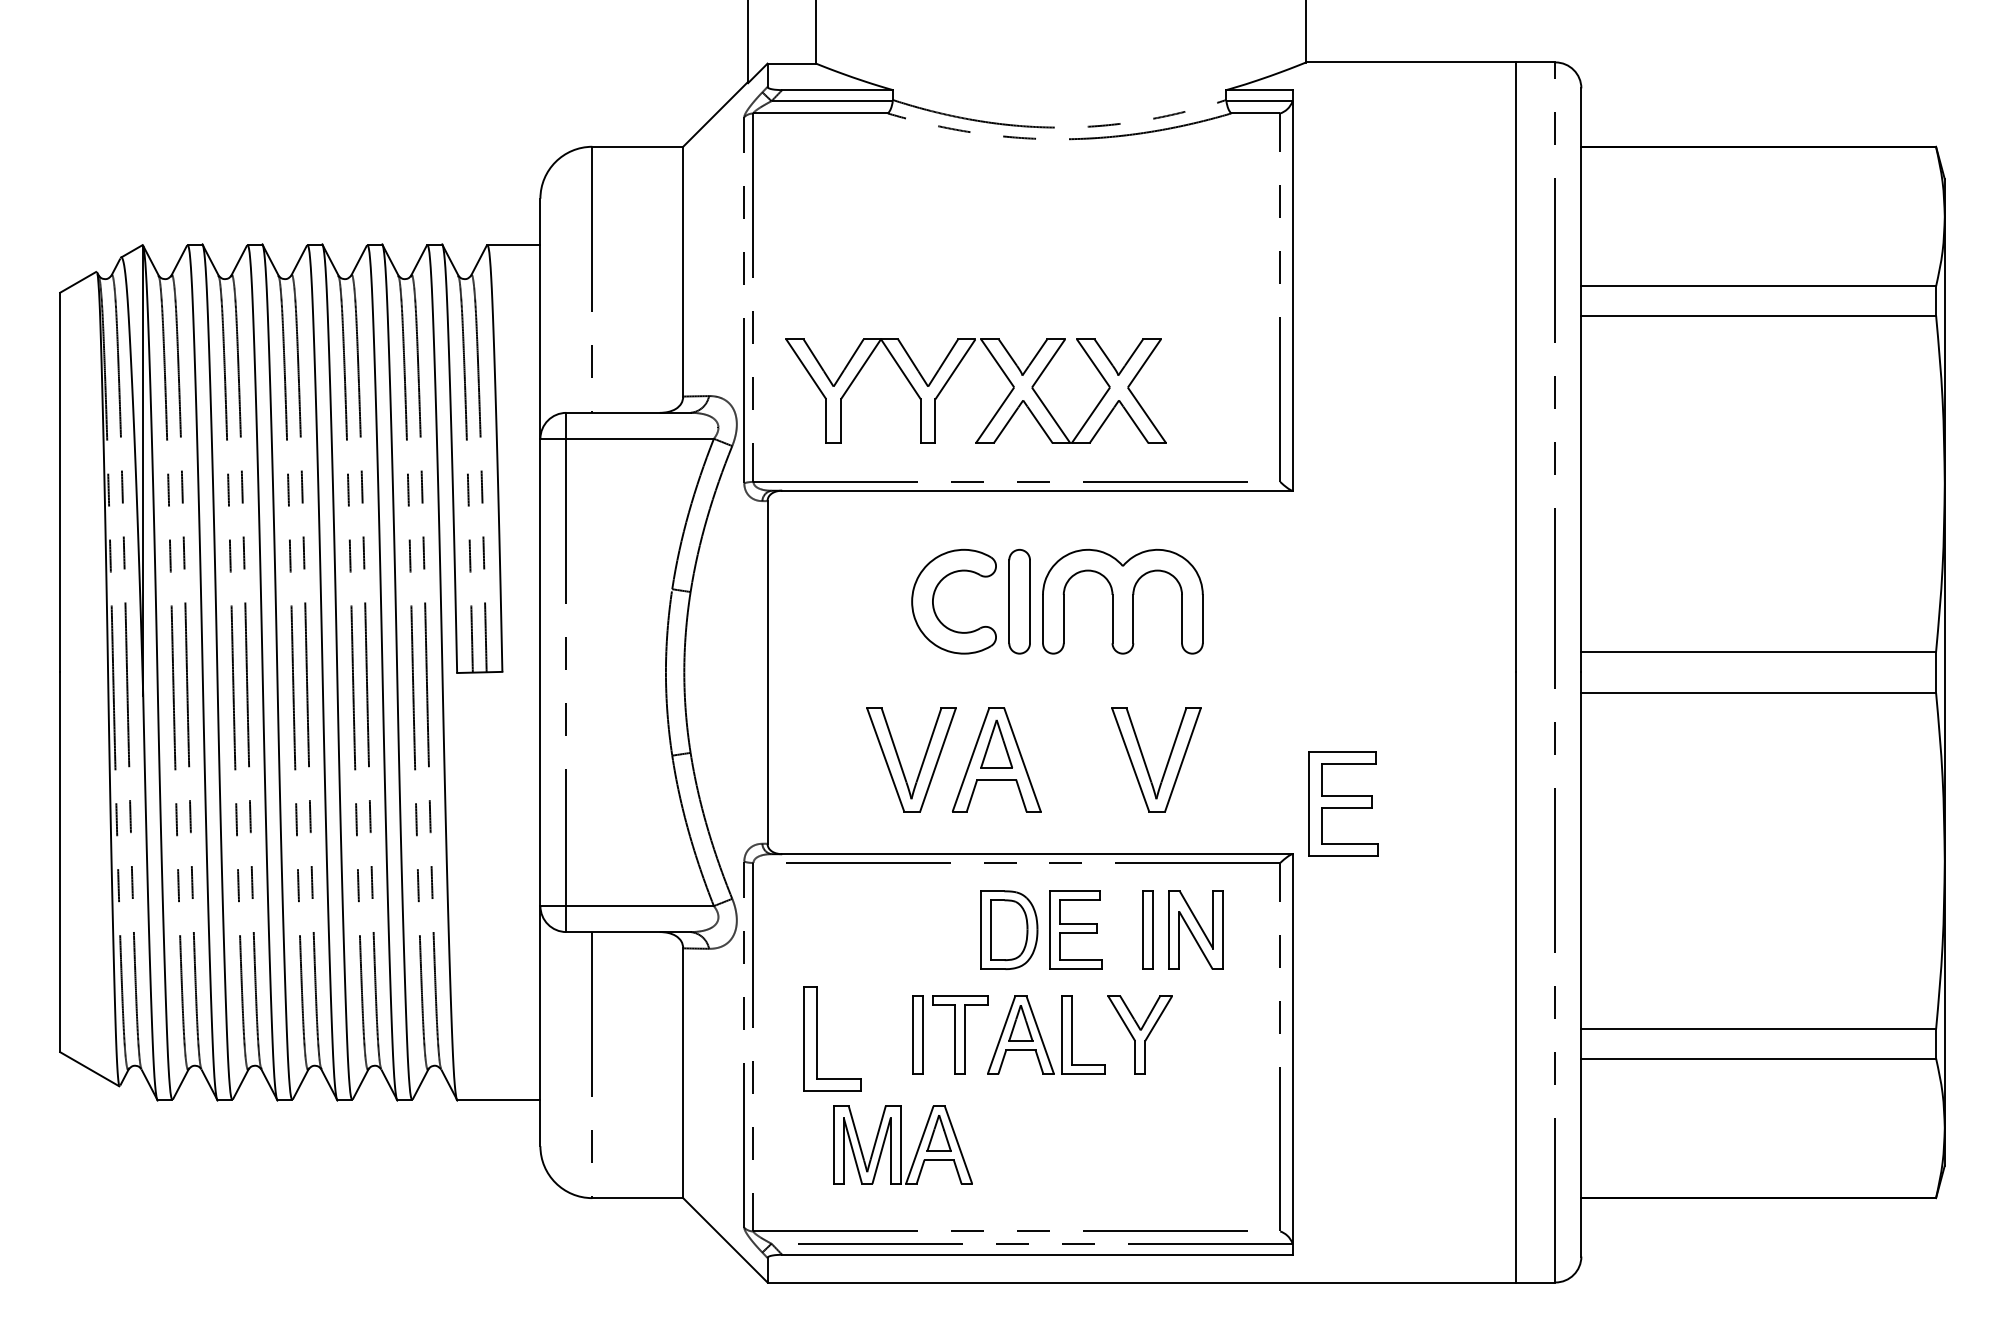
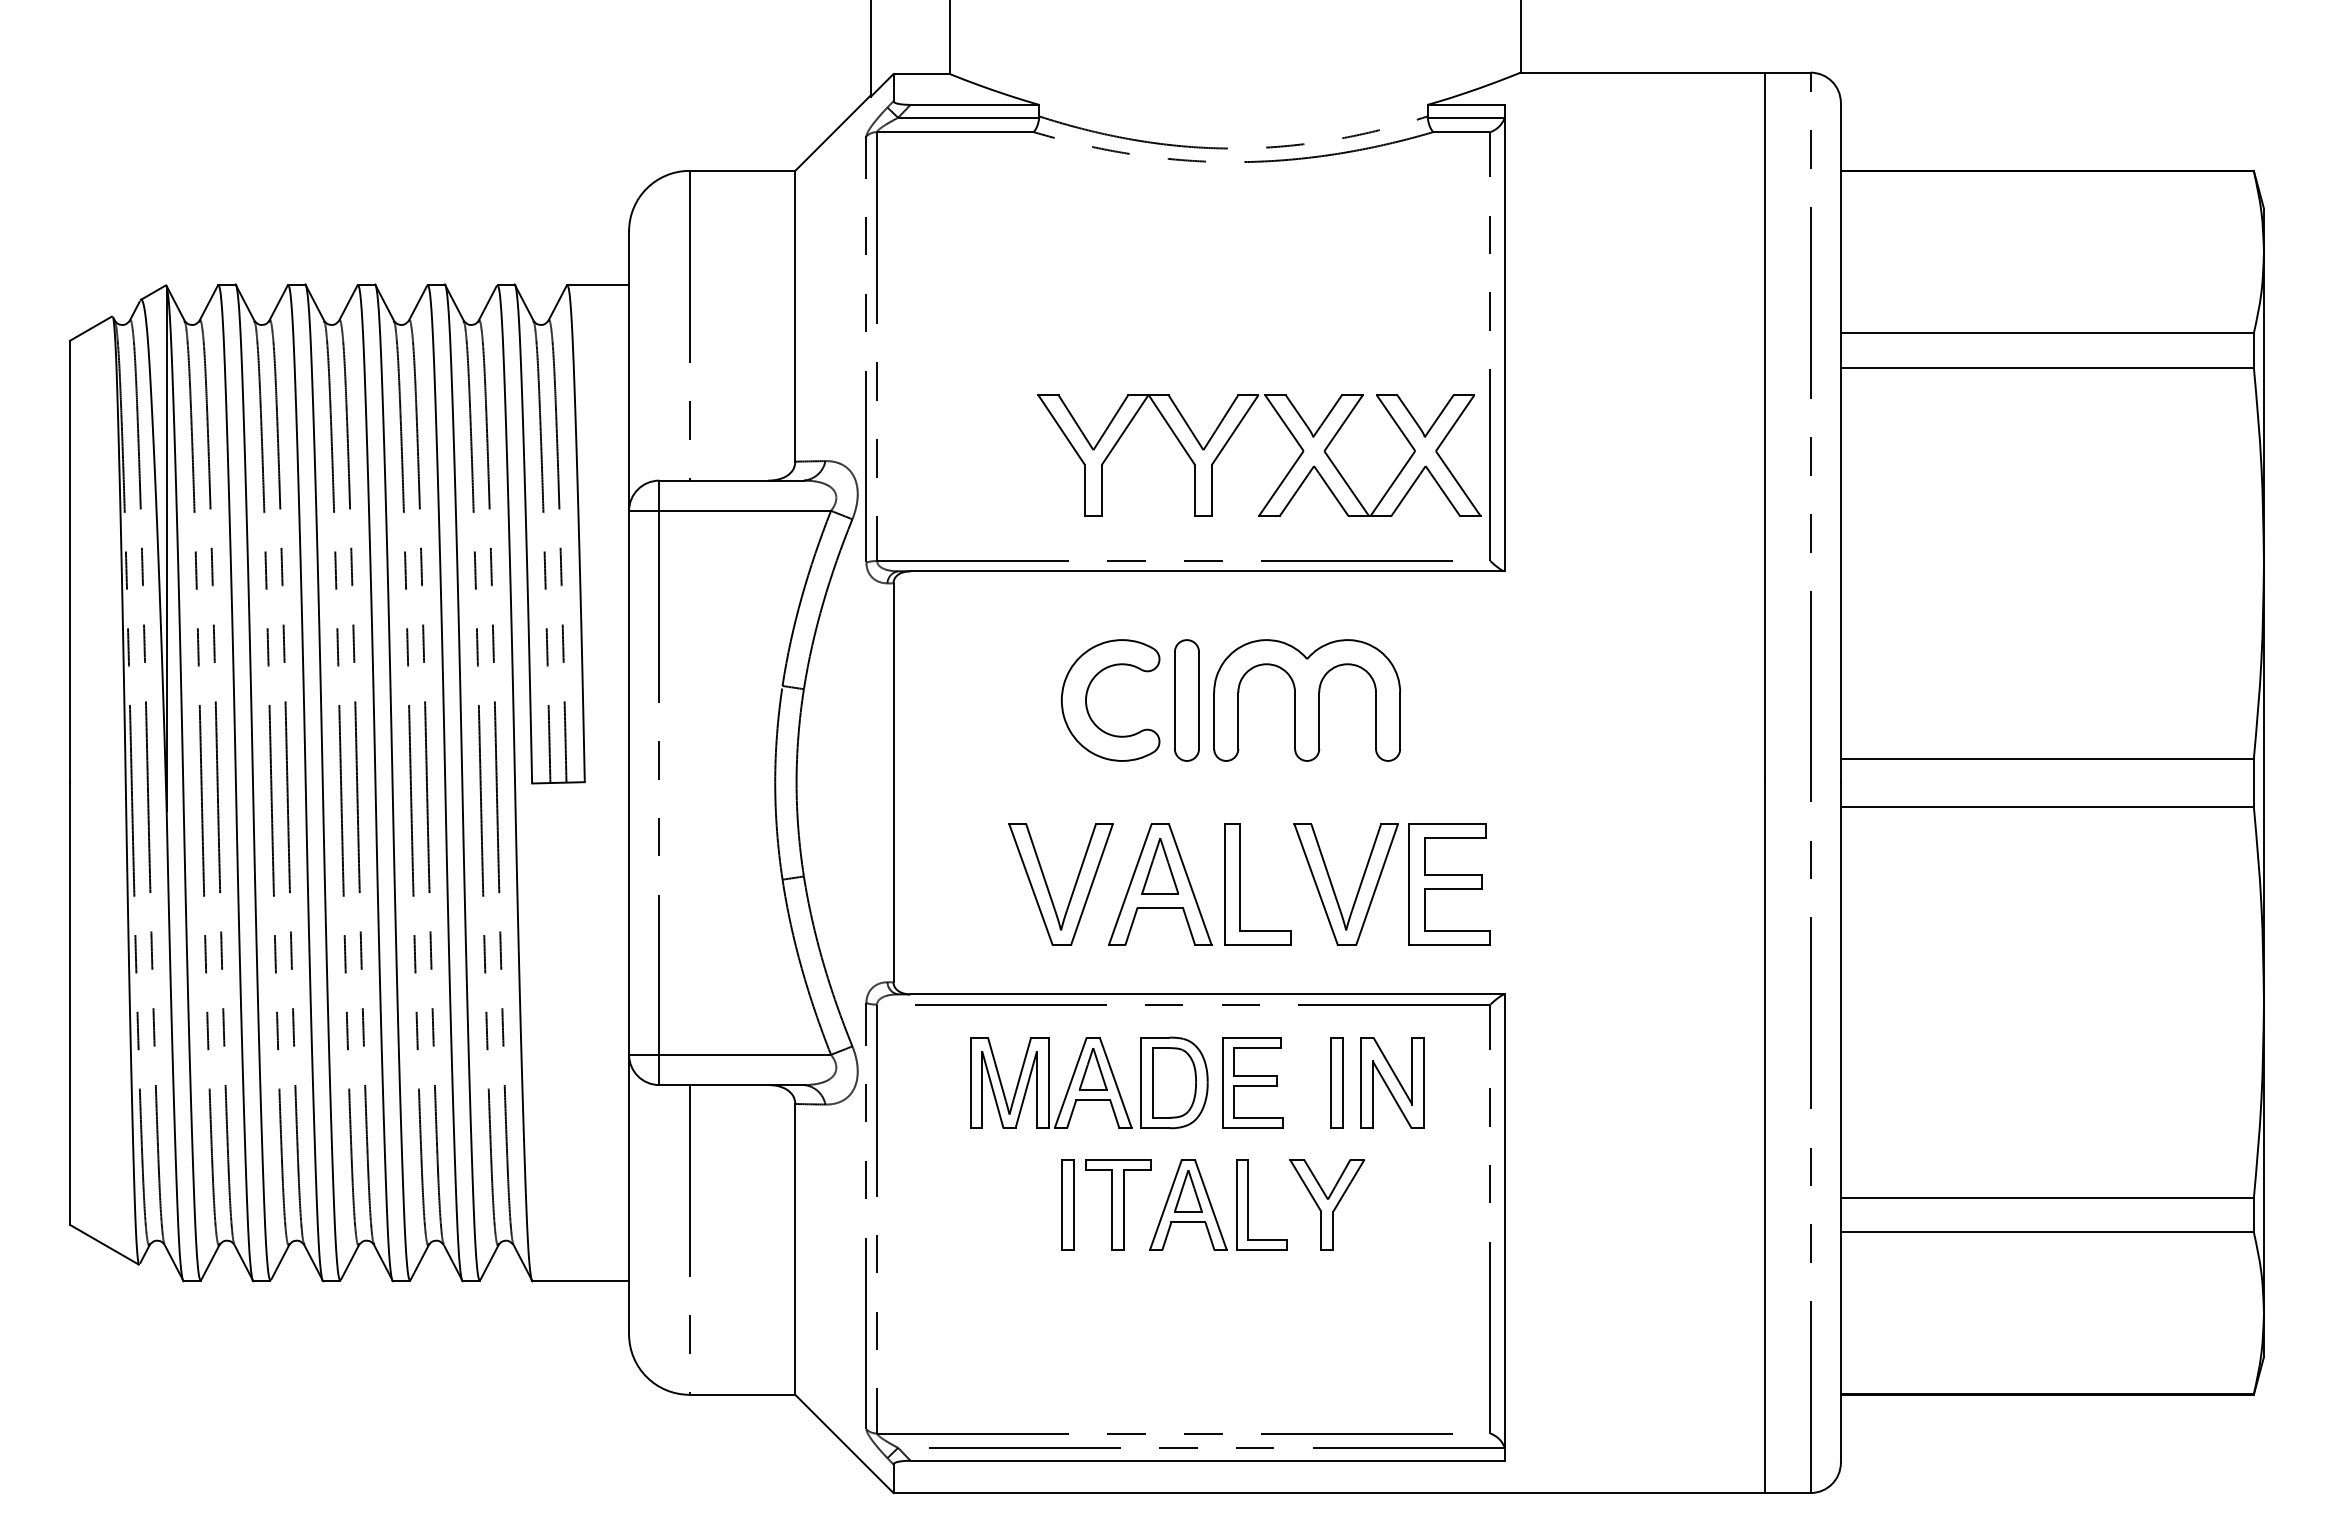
part: (1000, 405) -> (1287, 472), moved
part: (1343, 803) -> (1449, 884), moved
part: (817, 1038) -> (1240, 884), moved
part: (903, 1144) -> (1051, 1082), moved

